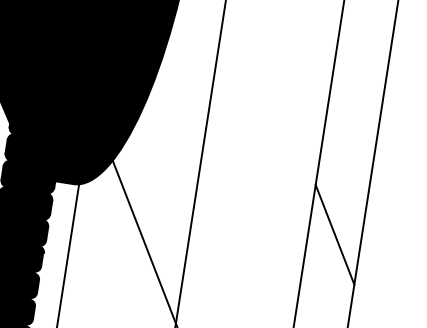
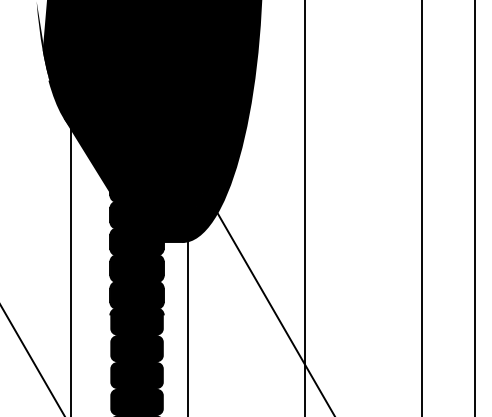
line: (335, 234) -> (448, 251), removed

